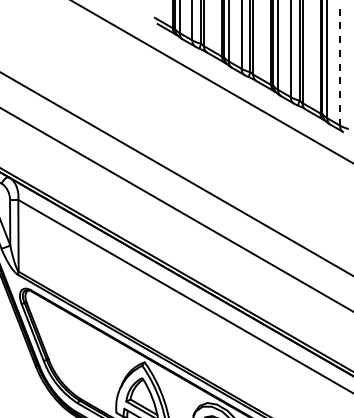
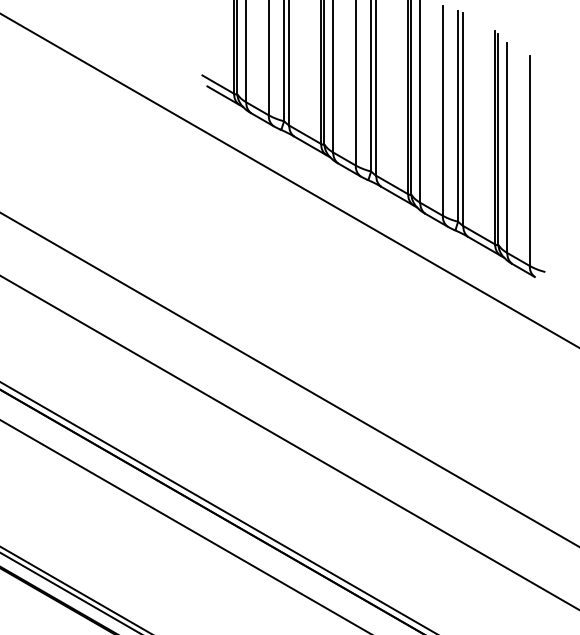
line: (340, 65) -> (530, 159), dashed -> solid

